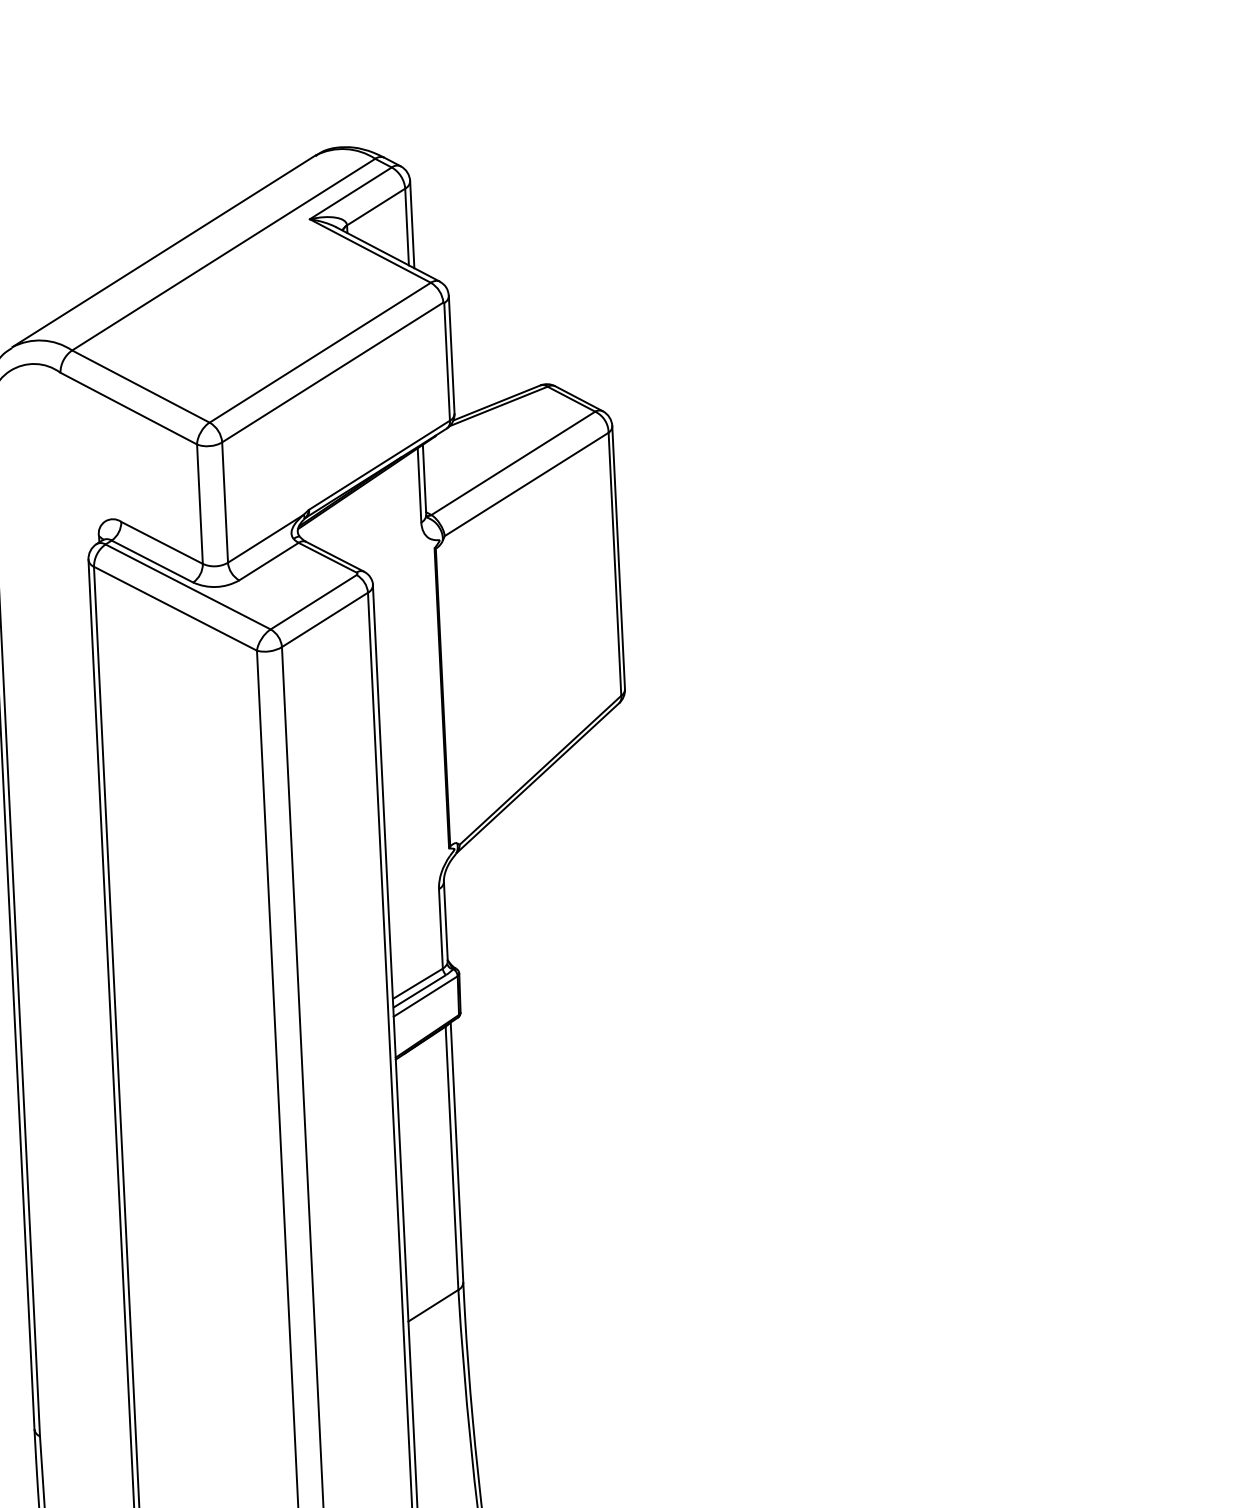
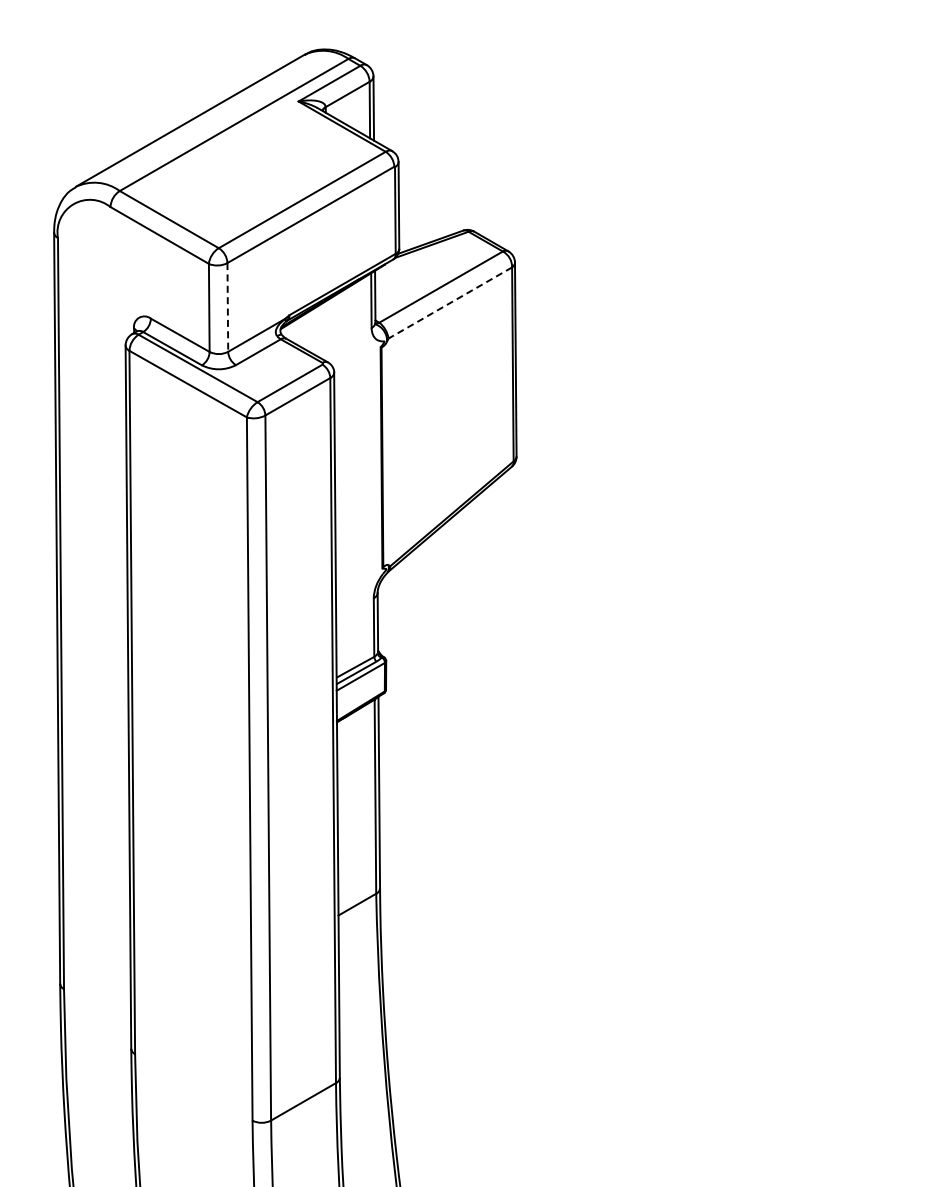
line: (525, 485) -> (449, 303), solid -> dashed
line: (224, 502) -> (227, 307), solid -> dashed

